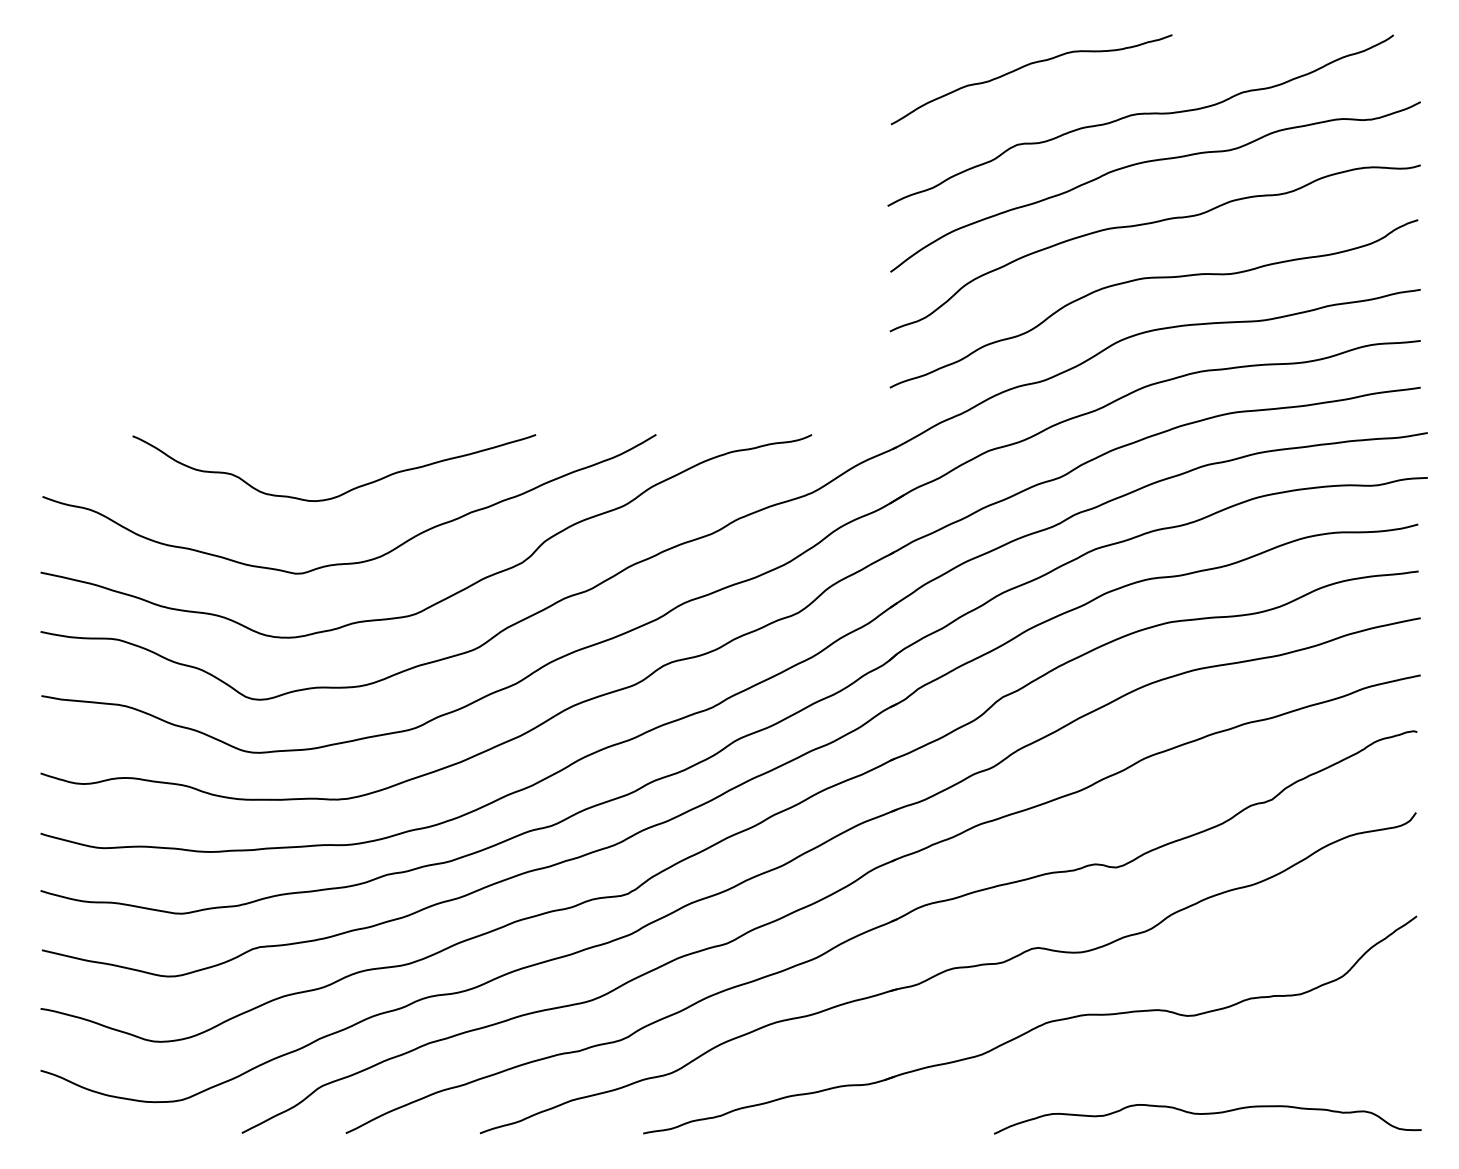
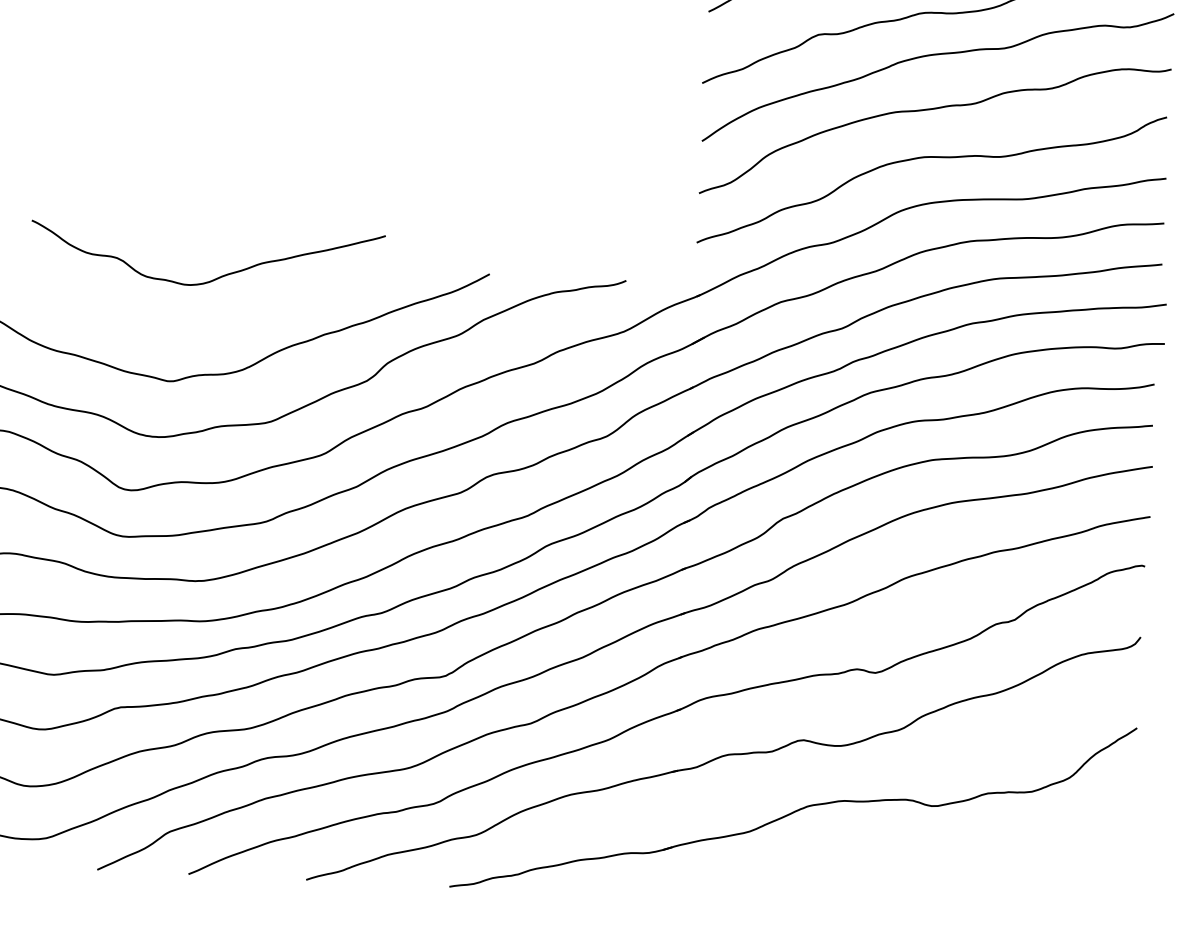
curve: (346, 491) -> (217, 277), moved
curve: (1207, 1114) -> (945, 893), removed

